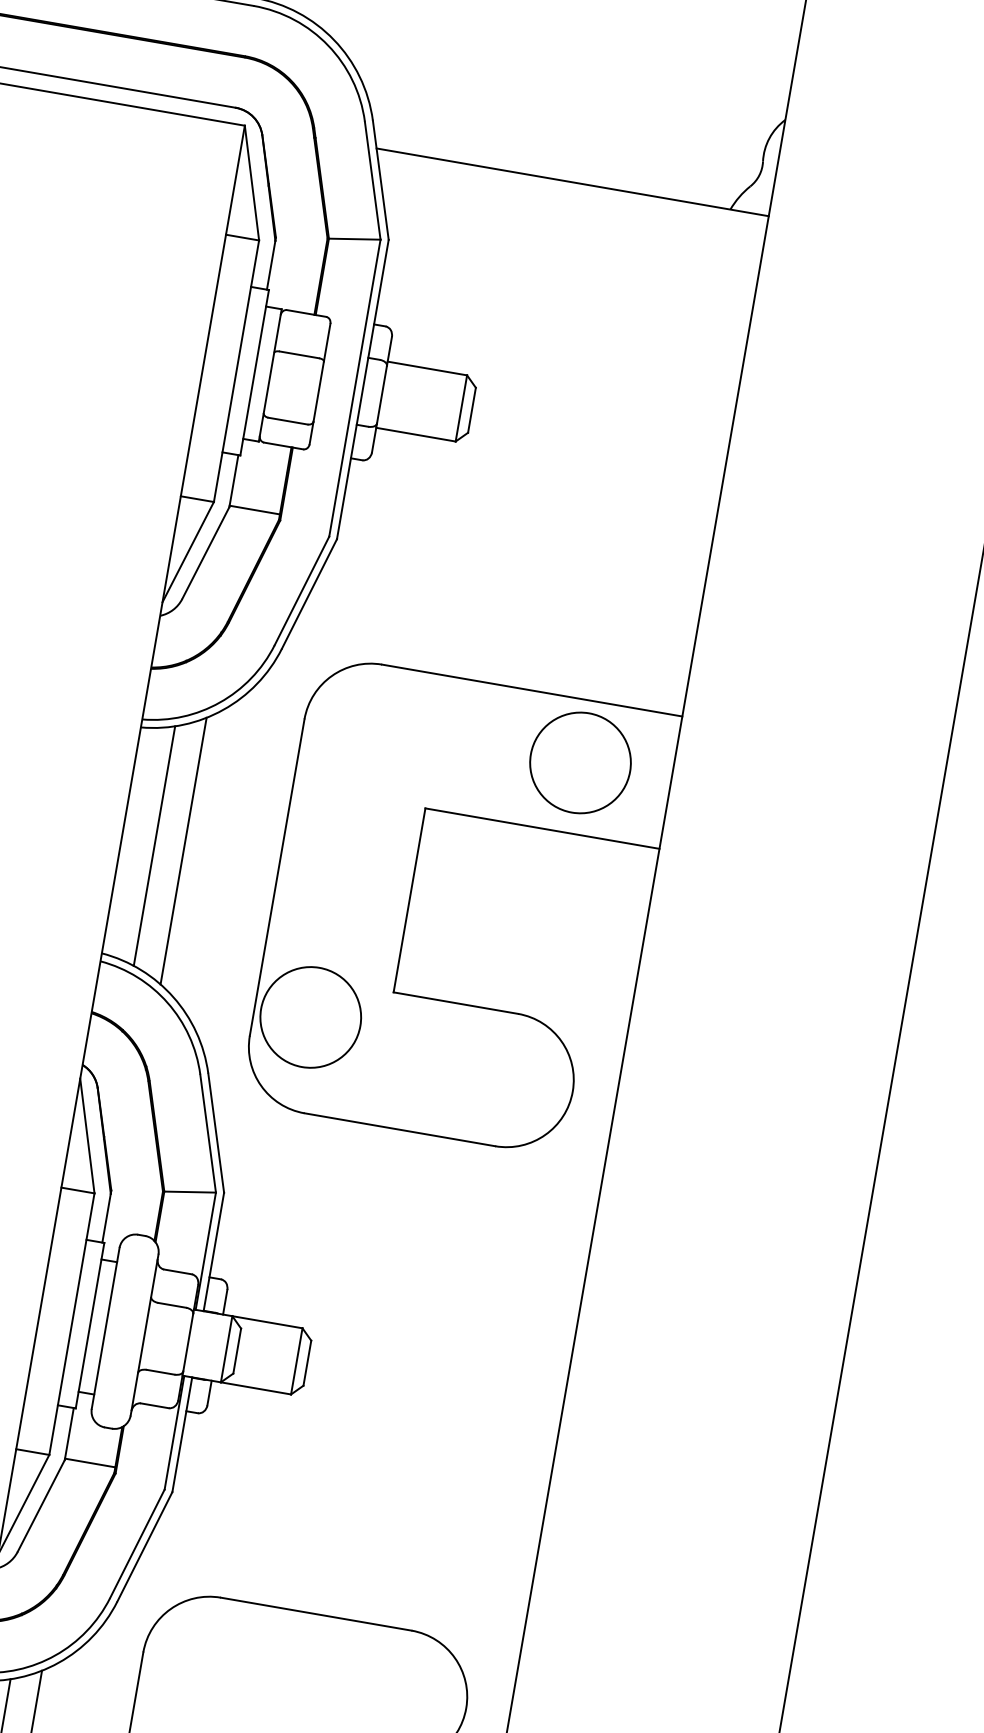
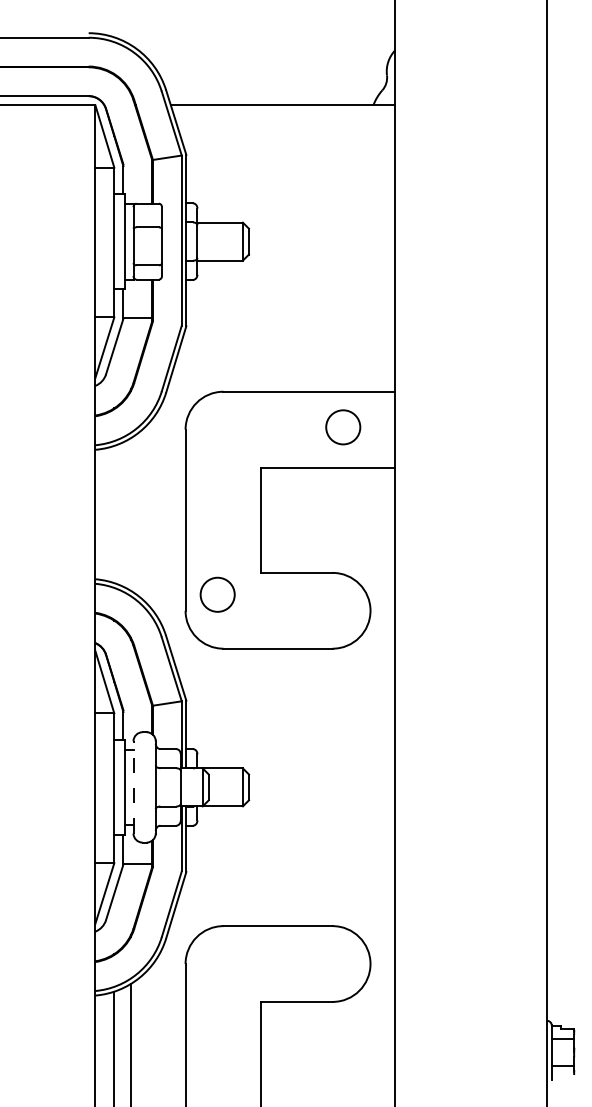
circle: (579, 761) -> (342, 426), size x0.6
line: (154, 846) -> (114, 514), removed
line: (184, 851) -> (131, 514), removed
circle: (310, 1016) -> (217, 594), size x0.6
line: (105, 1326) -> (133, 786), solid -> dashed

